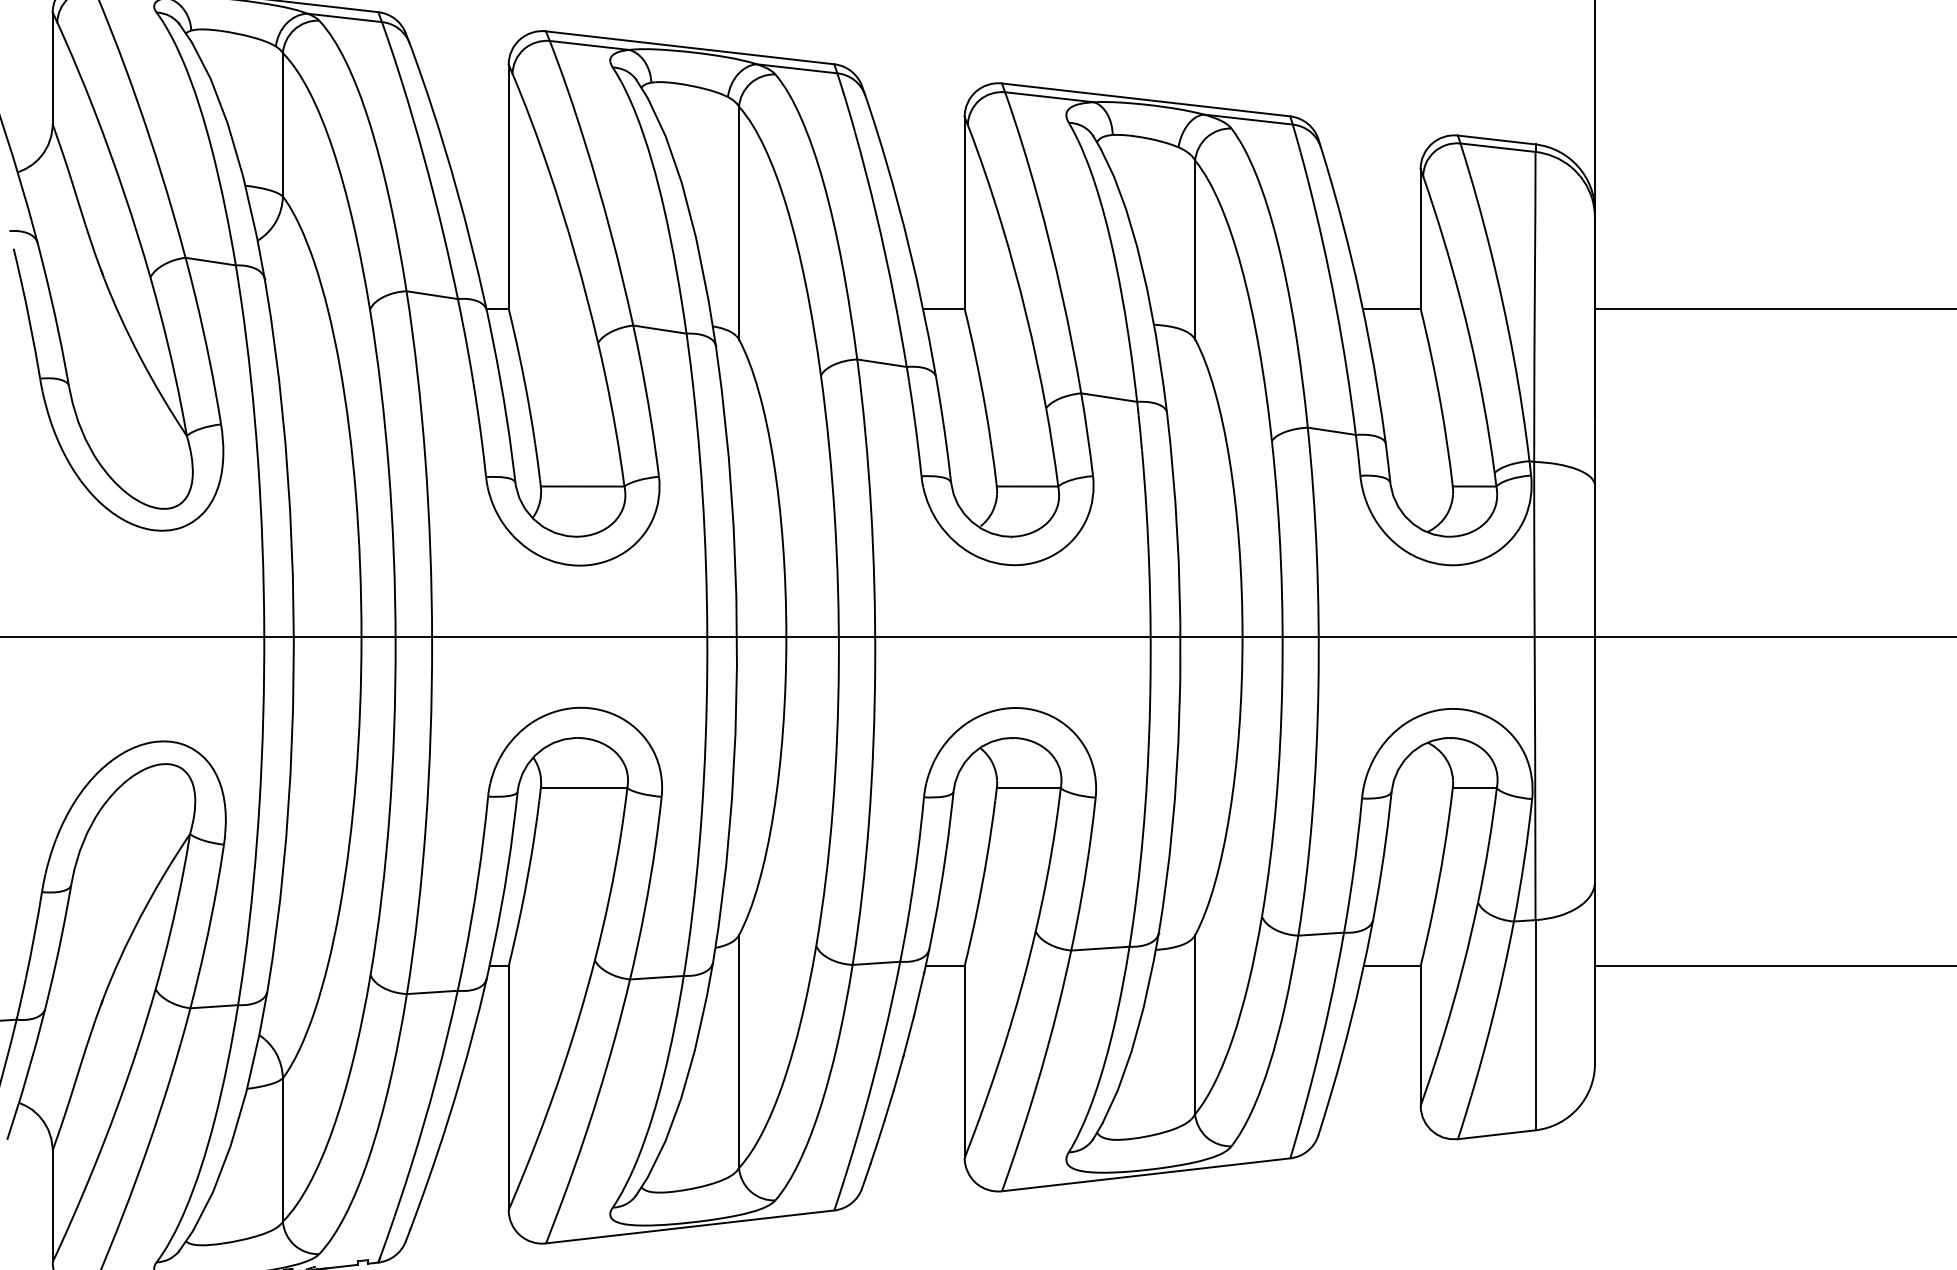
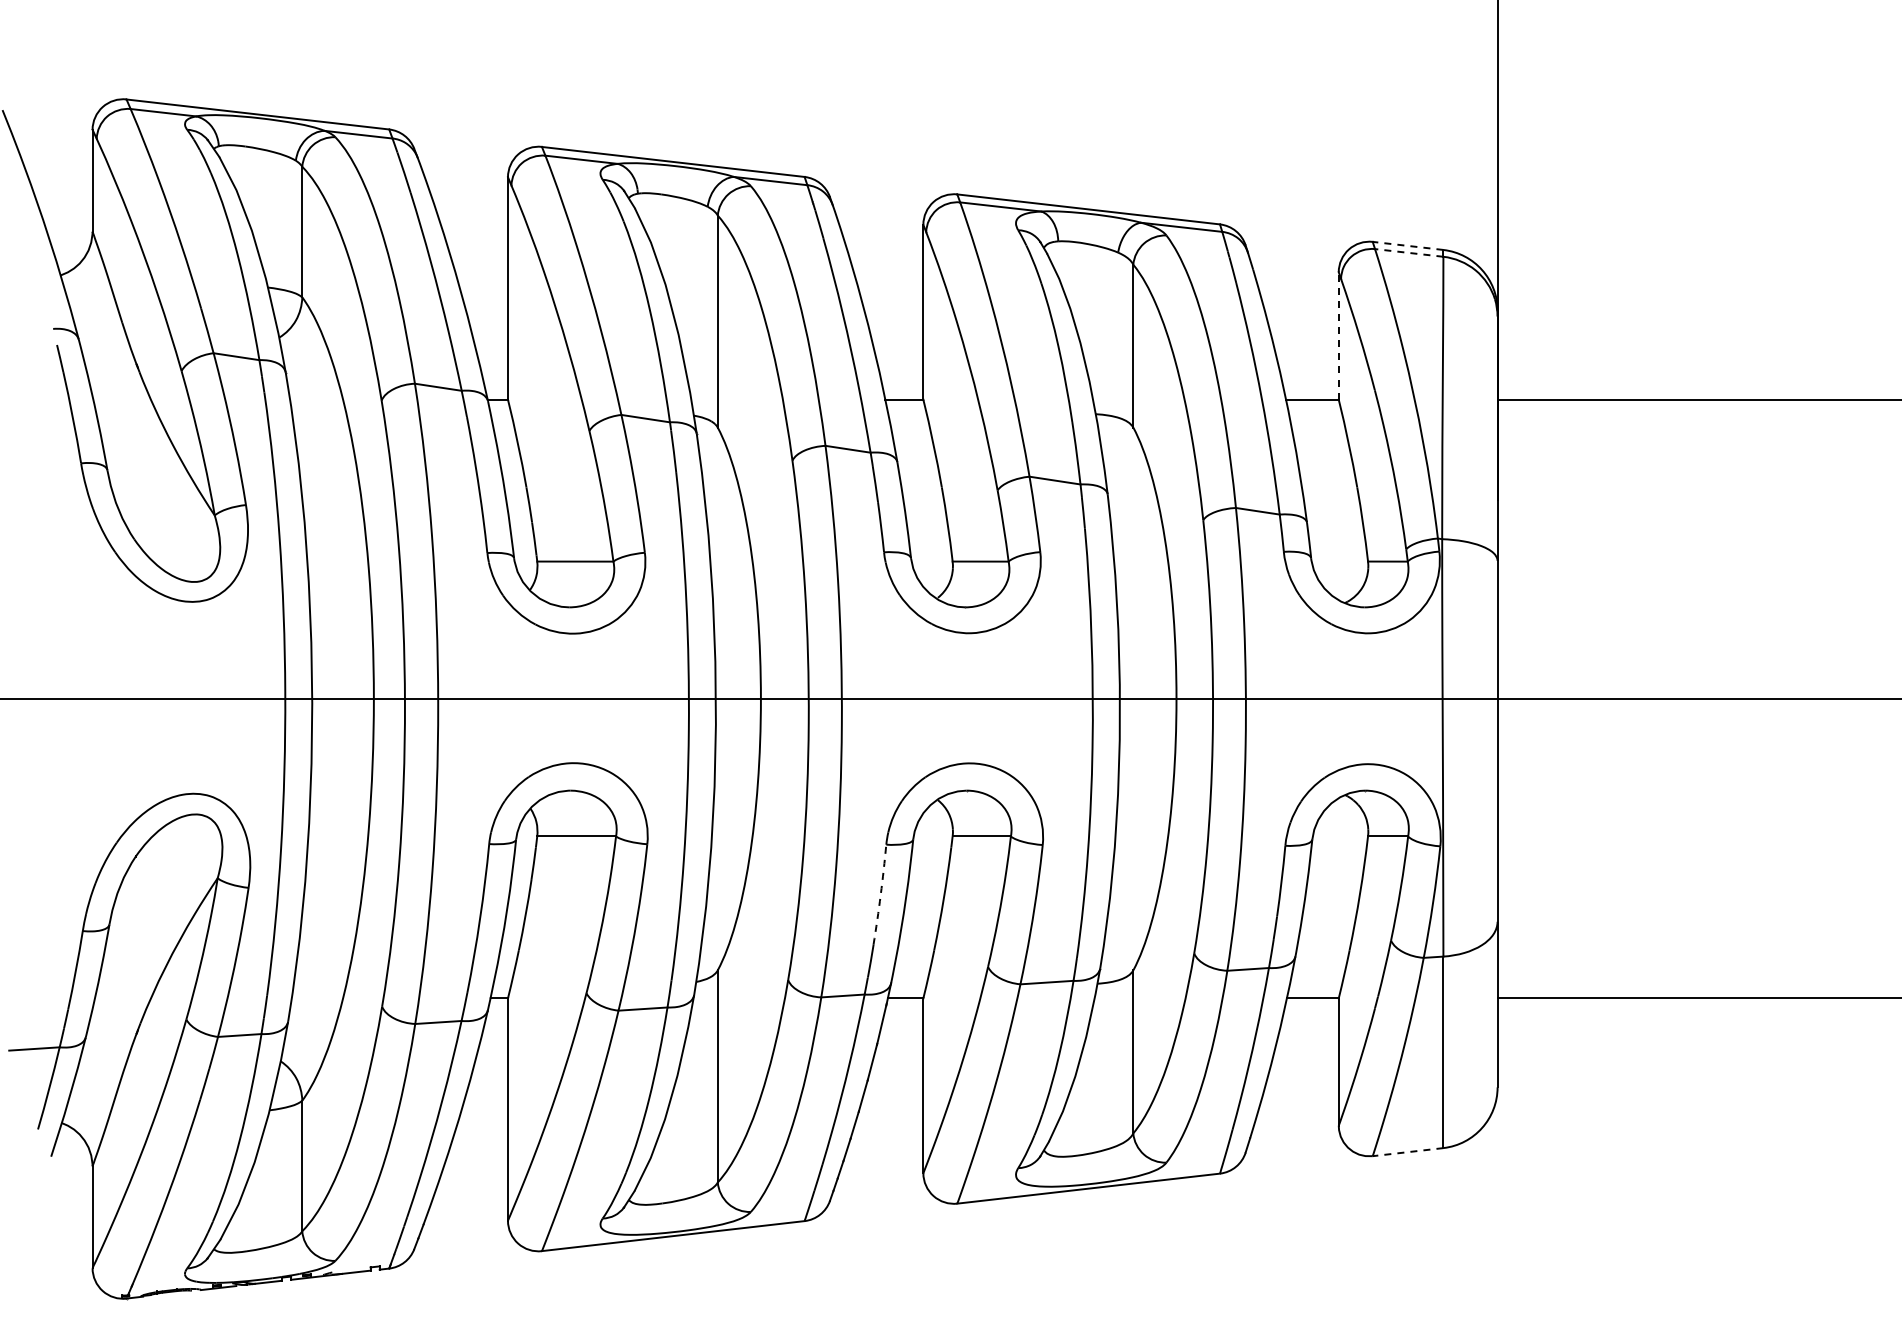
line: (1497, 139) -> (1408, 245), solid -> dashed
line: (1497, 147) -> (1408, 252), solid -> dashed
line: (1420, 238) -> (1338, 335), solid -> dashed
arc: (917, 851) -> (880, 894), solid -> dashed
line: (1497, 1135) -> (1408, 1152), solid -> dashed

